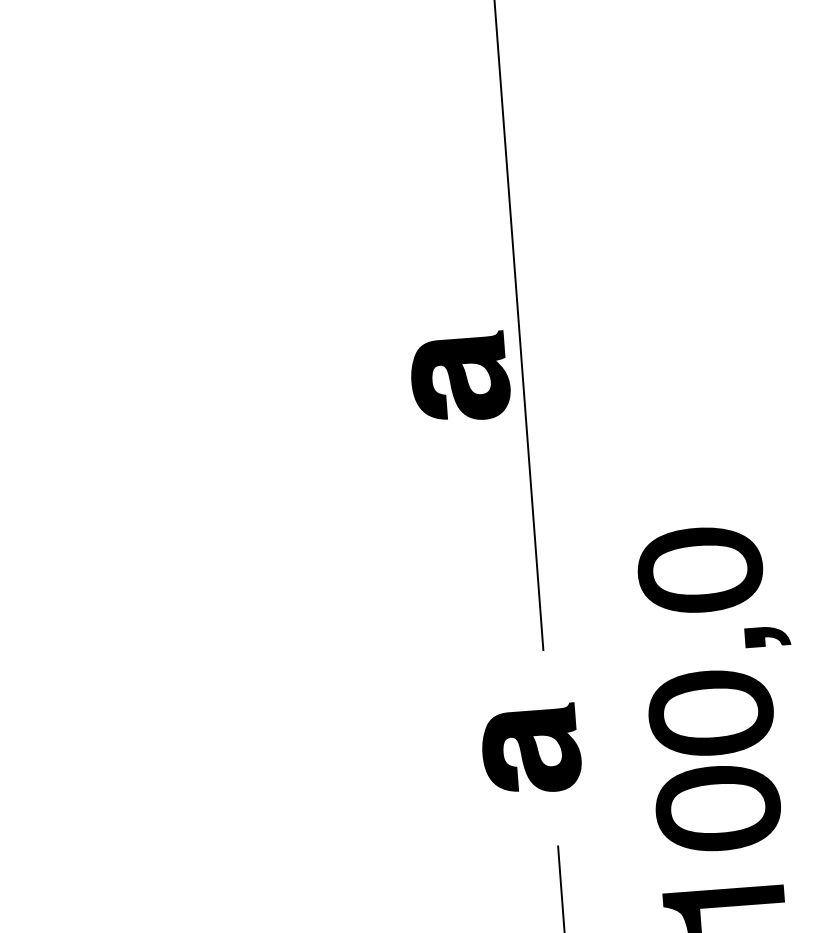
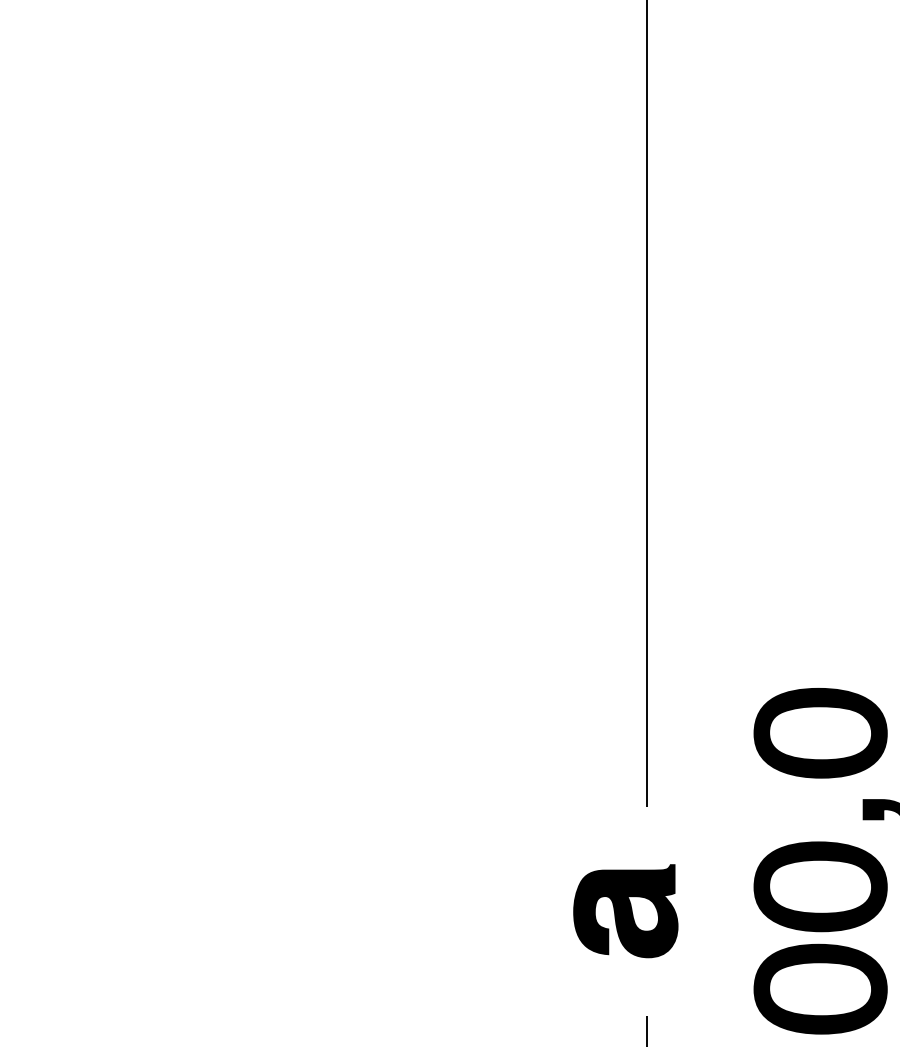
part: (460, 377) -> (579, 508), removed

